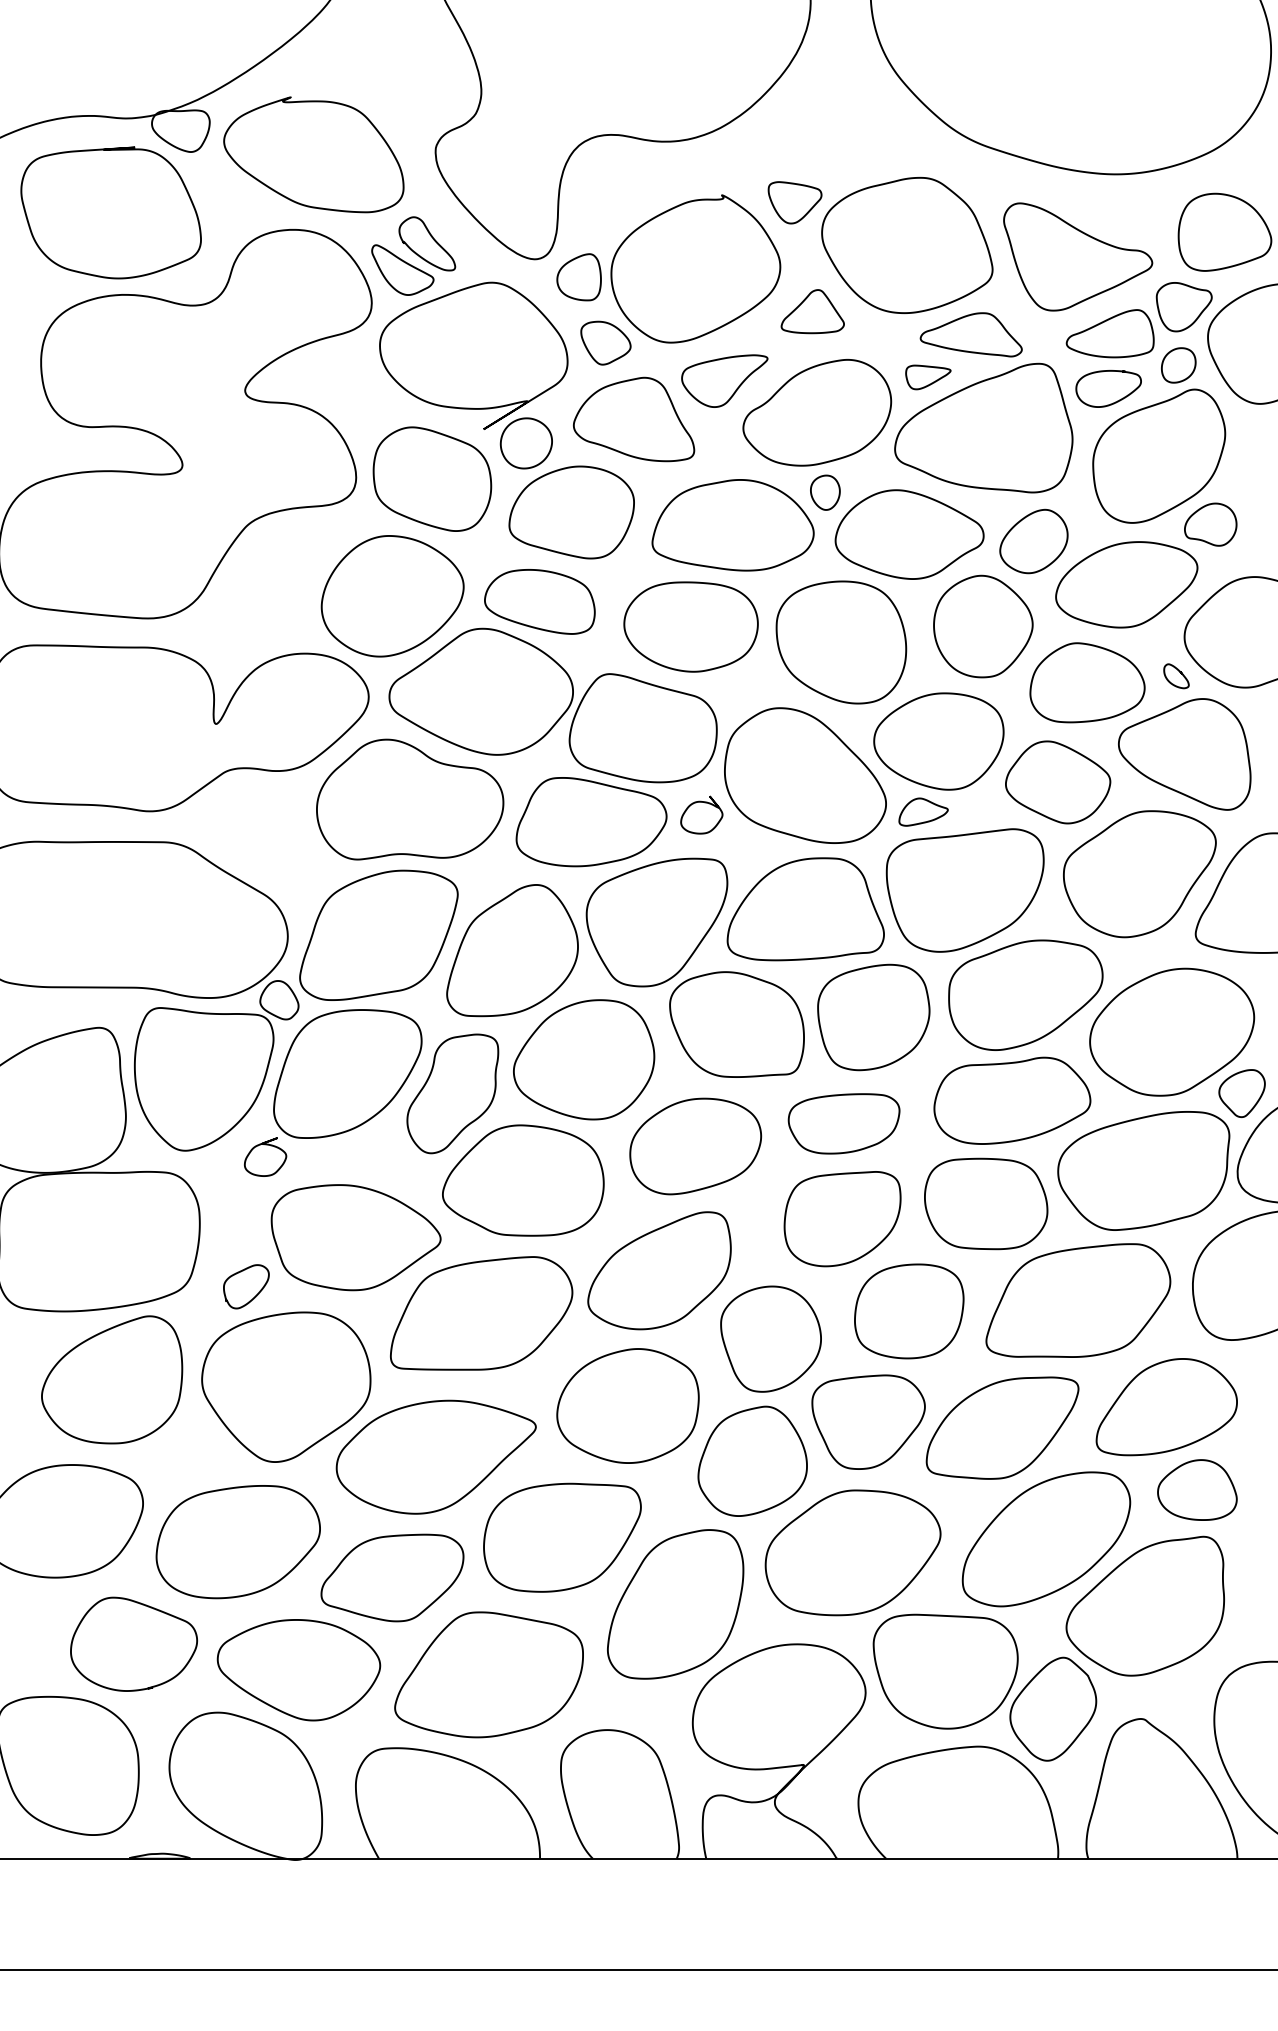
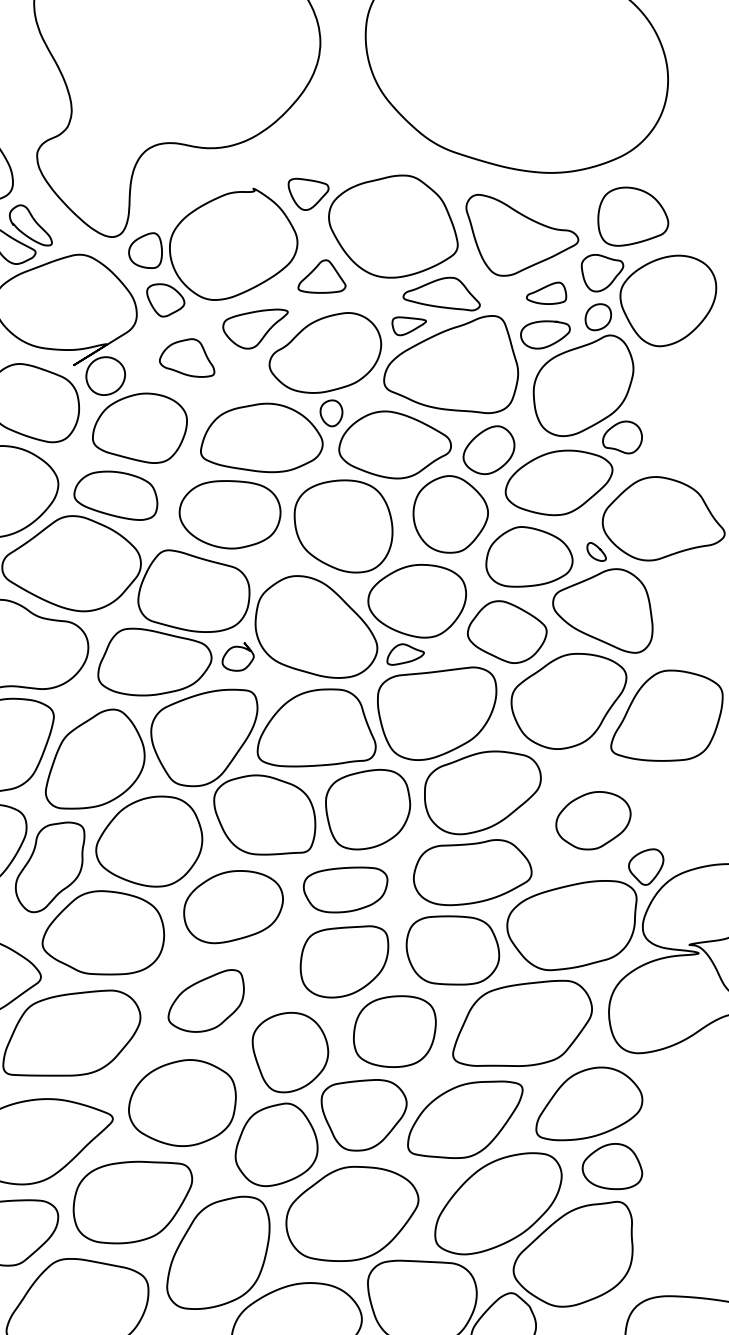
part: (1109, 333) -> (546, 293), size x0.6
part: (634, 419) -> (187, 358), size x0.6
part: (1172, 1031) -> (593, 820), size x0.6
part: (659, 1270) -> (206, 1000), size x0.7

